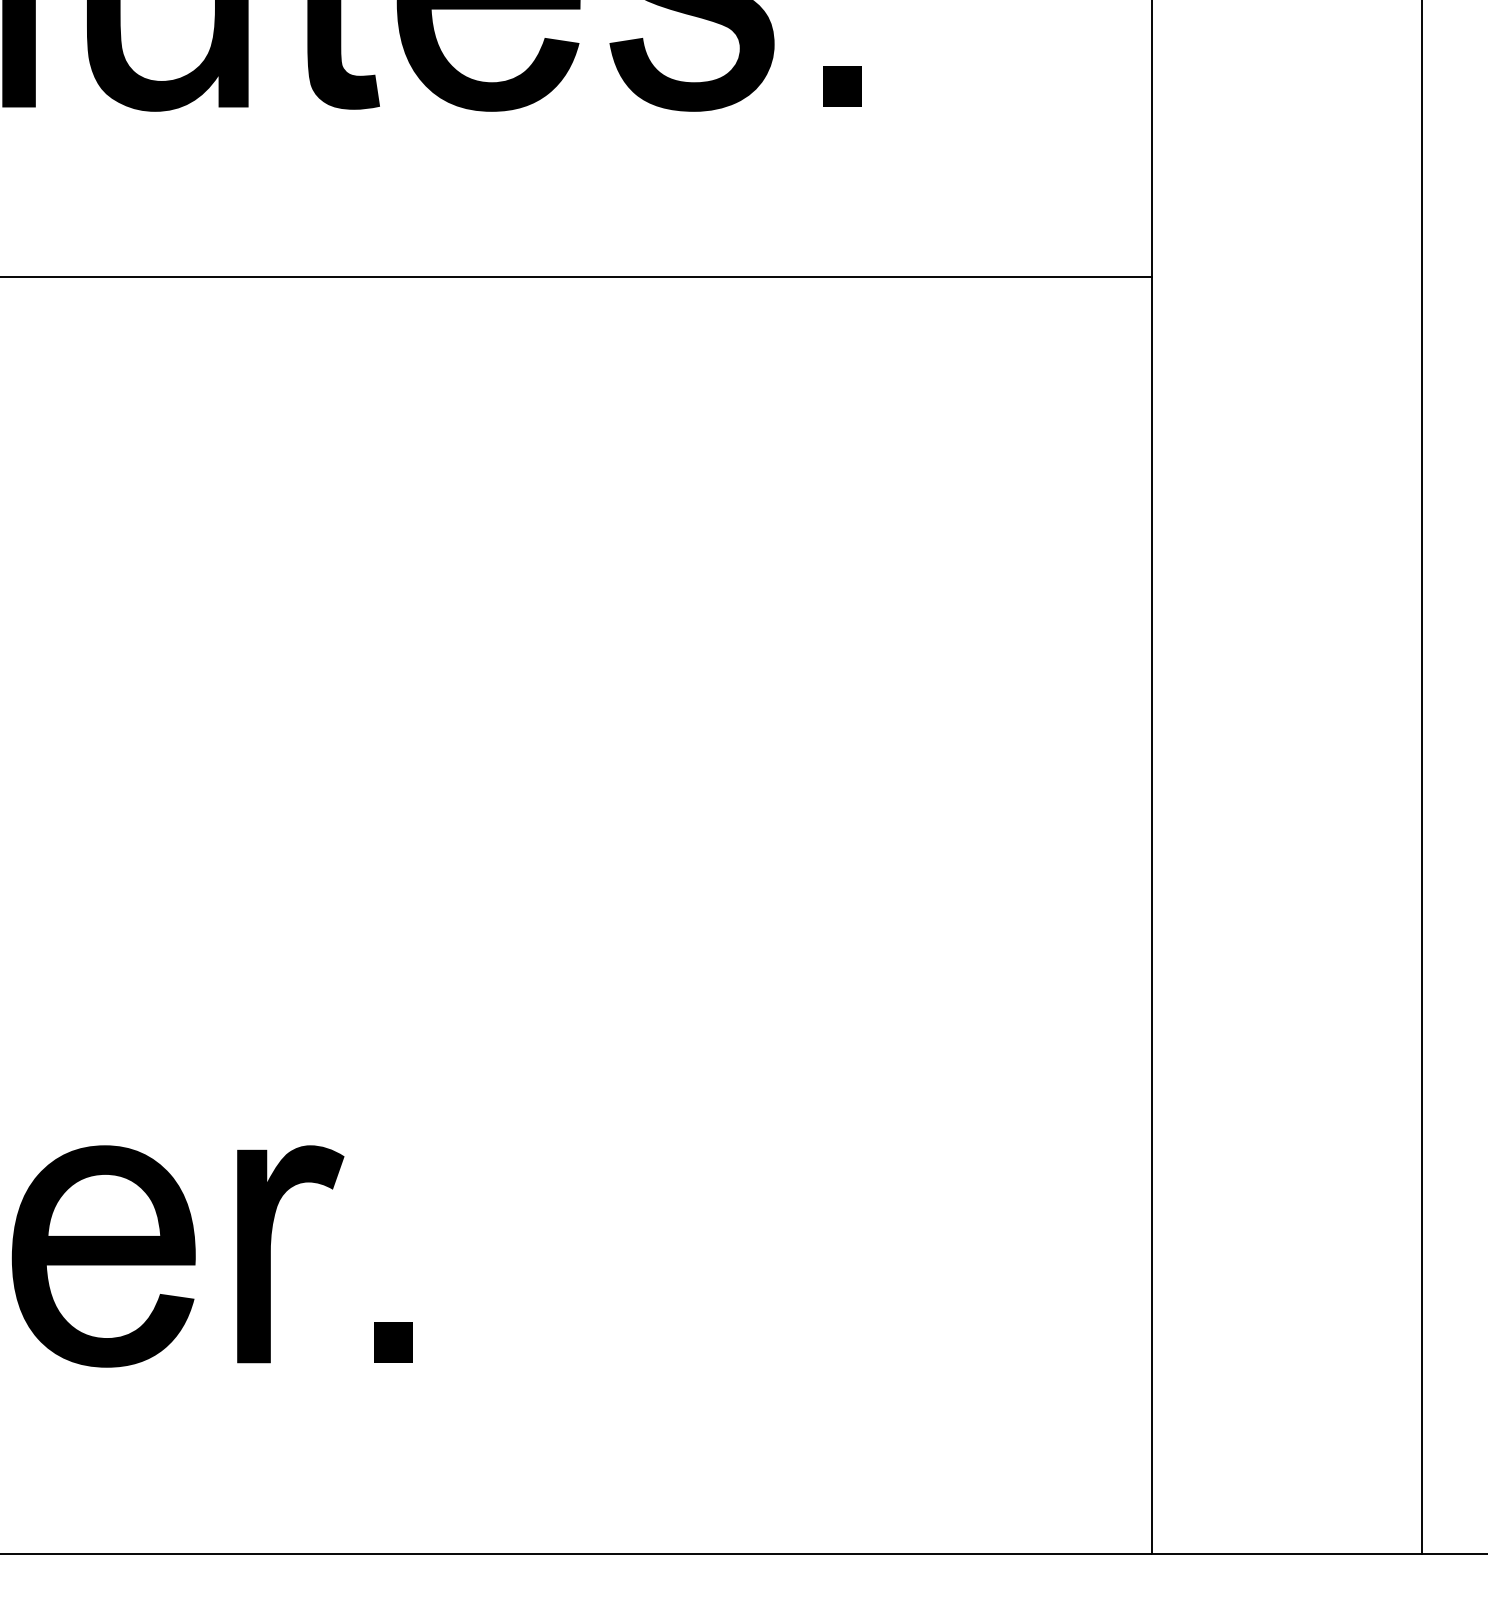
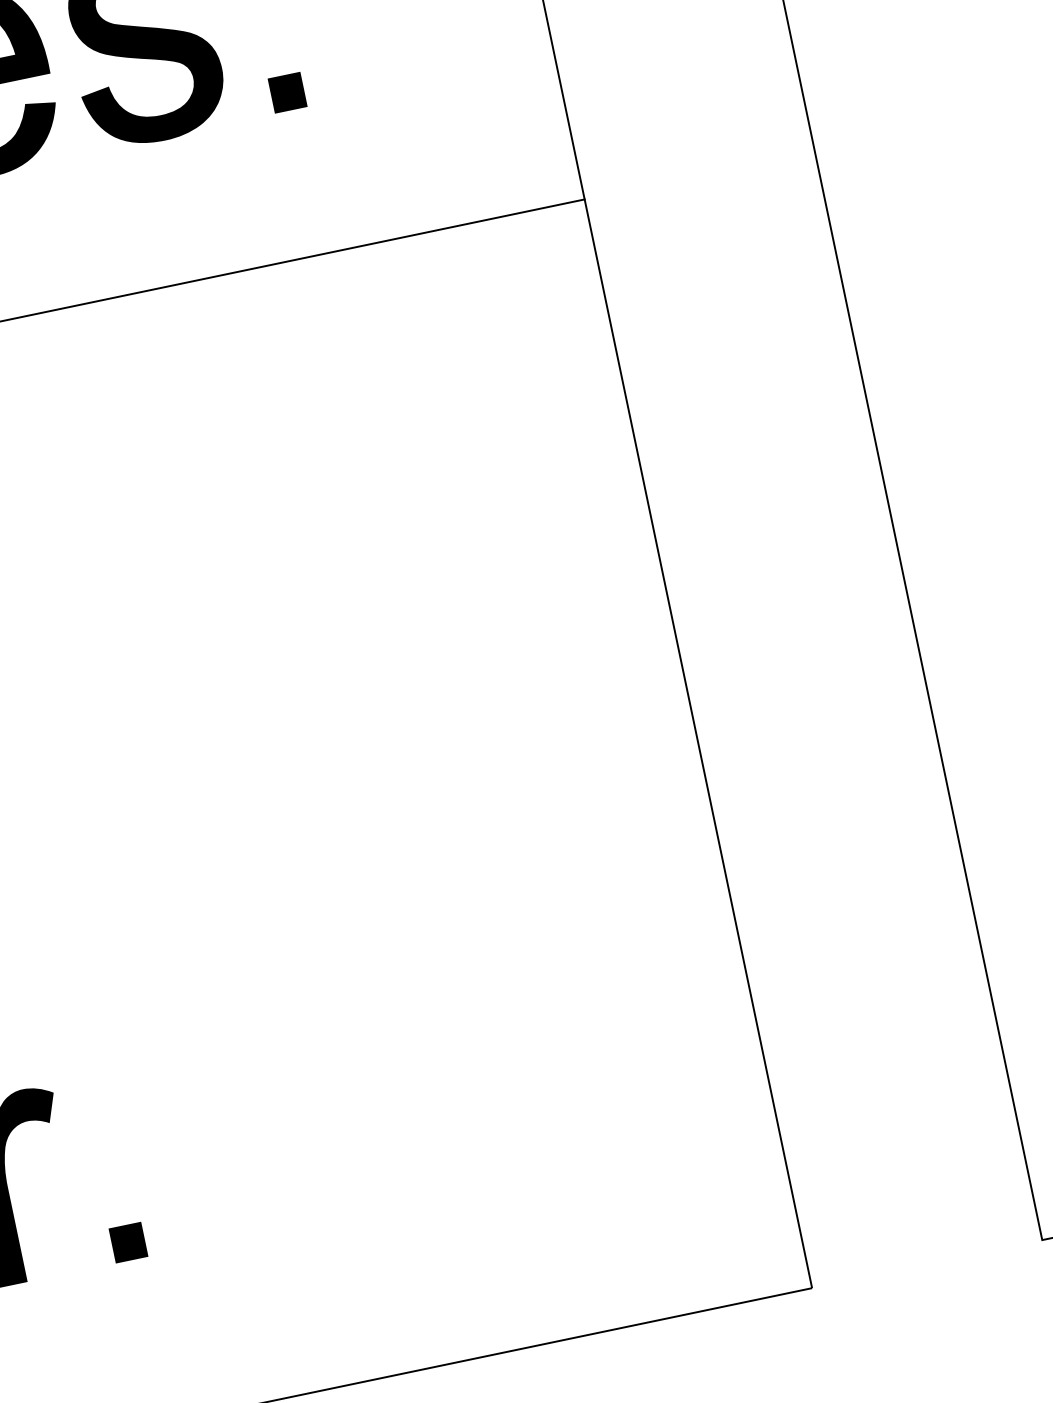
line: (1286, 1554) -> (927, 1264), removed

